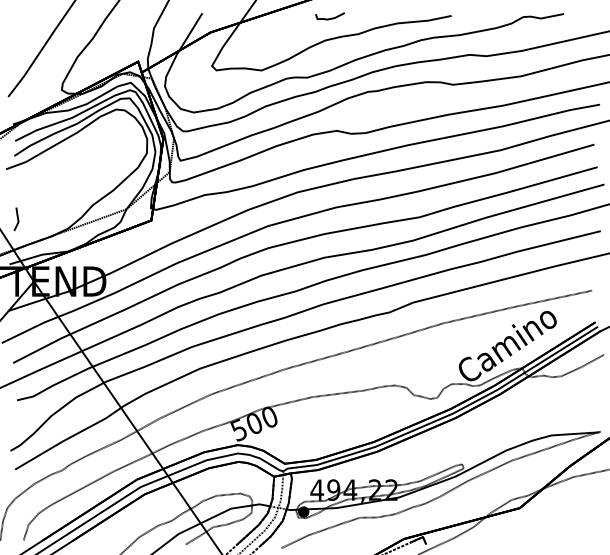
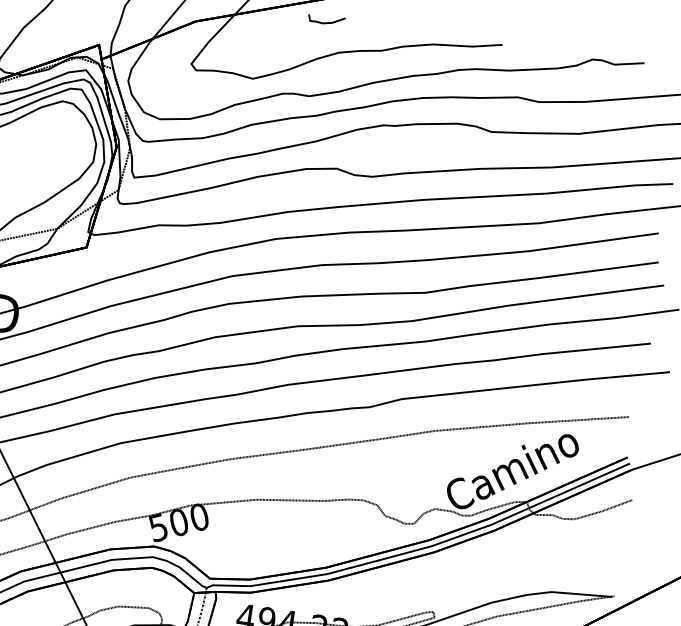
curve: (329, 18) -> (325, 22), moved

